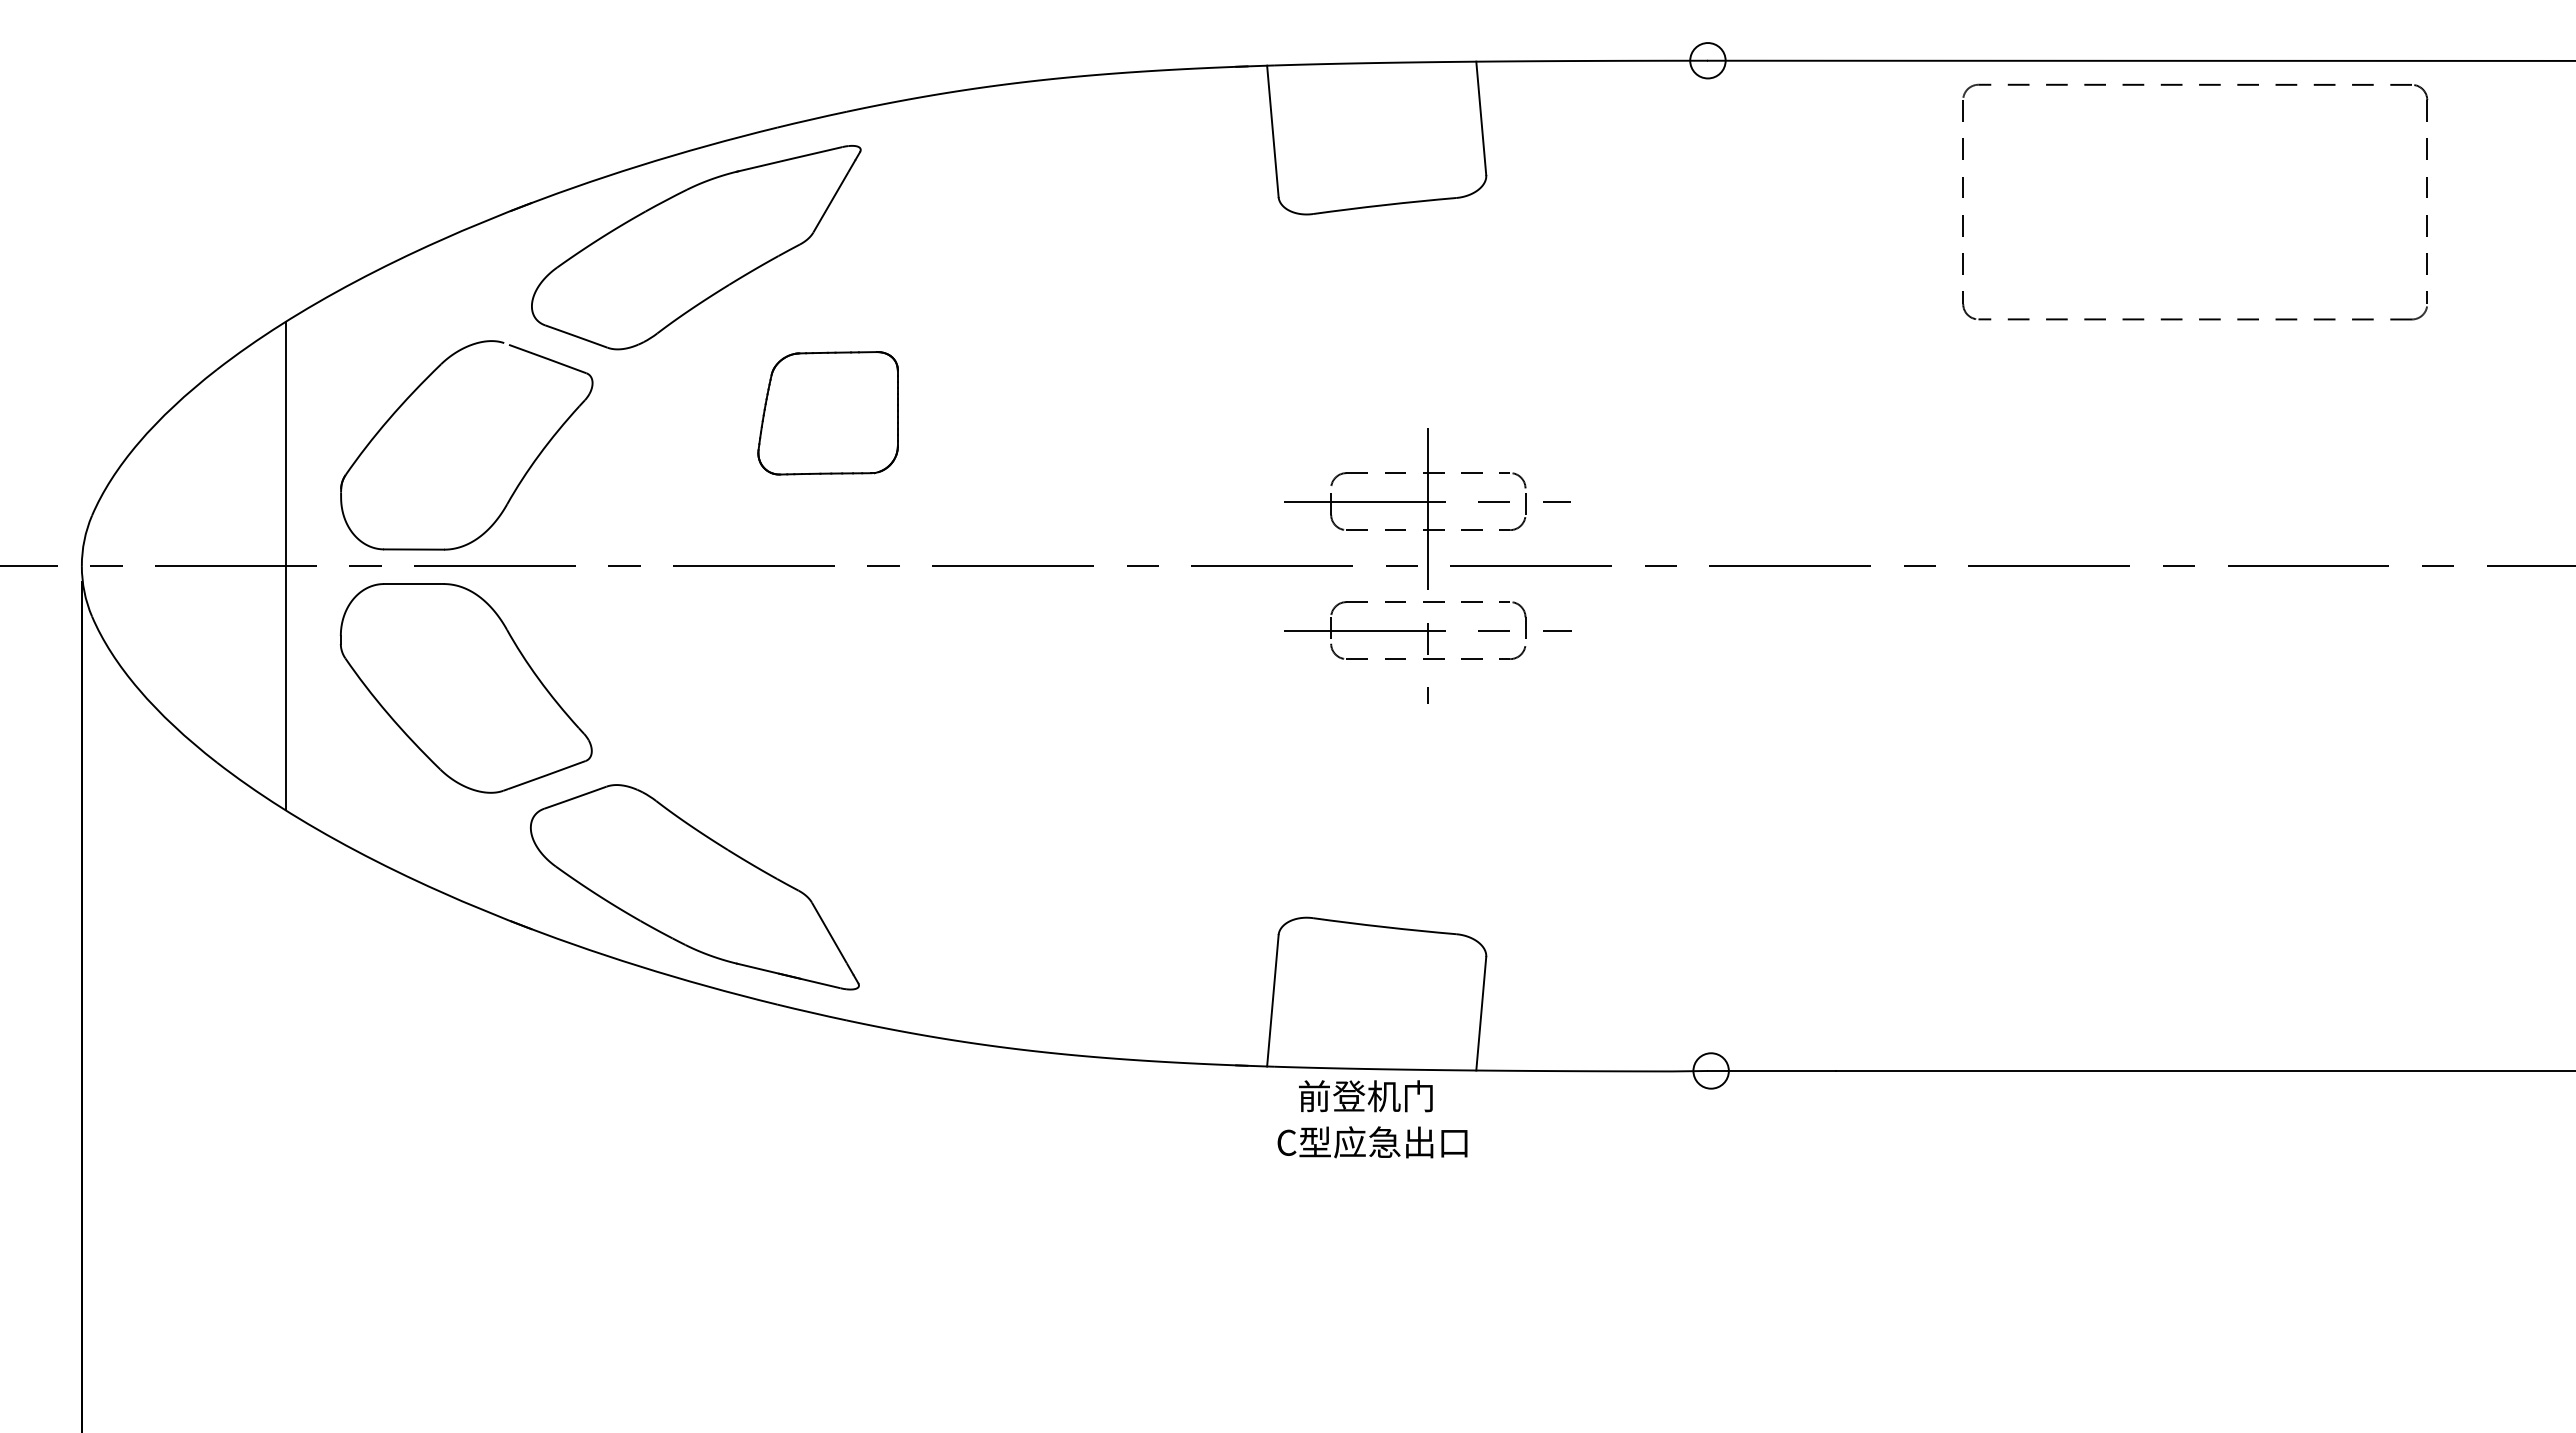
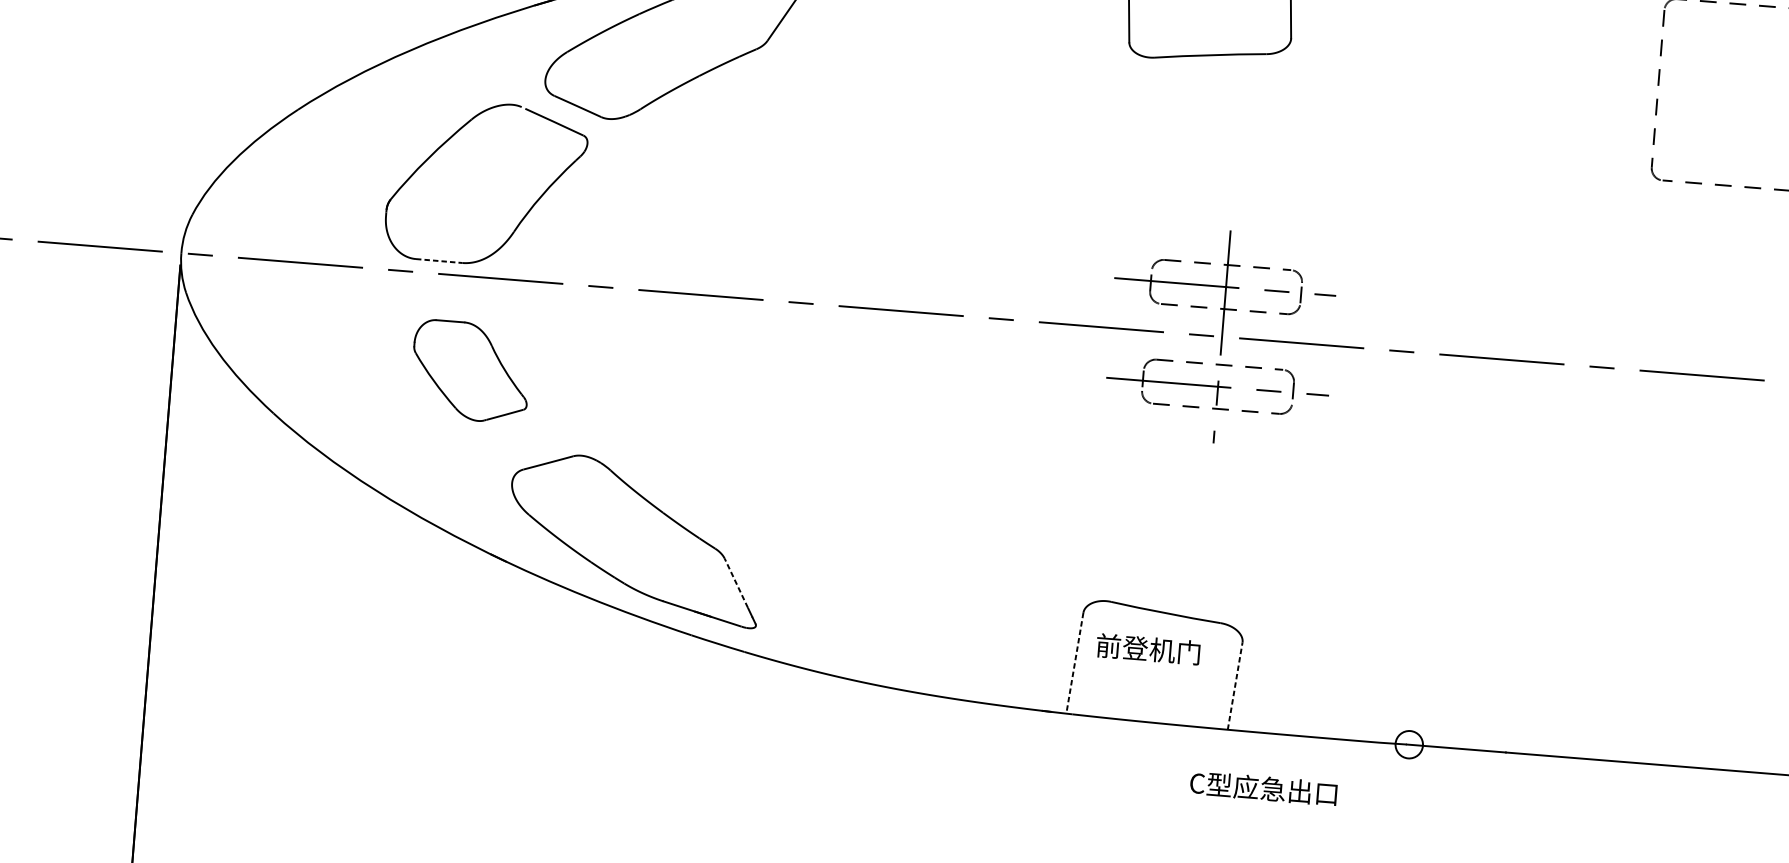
part: (827, 413) -> (767, 181), removed
line: (414, 549) -> (439, 261), solid -> dashed
line: (285, 565) -> (338, 265), removed
part: (465, 688) -> (470, 371), size x0.6
line: (829, 933) -> (736, 583), solid -> dashed
line: (1272, 1000) -> (1074, 662), solid -> dashed
line: (1481, 1013) -> (1235, 686), solid -> dashed
text: (1365, 1096) -> (1148, 649), moved
text: (1372, 1142) -> (1263, 788), moved

